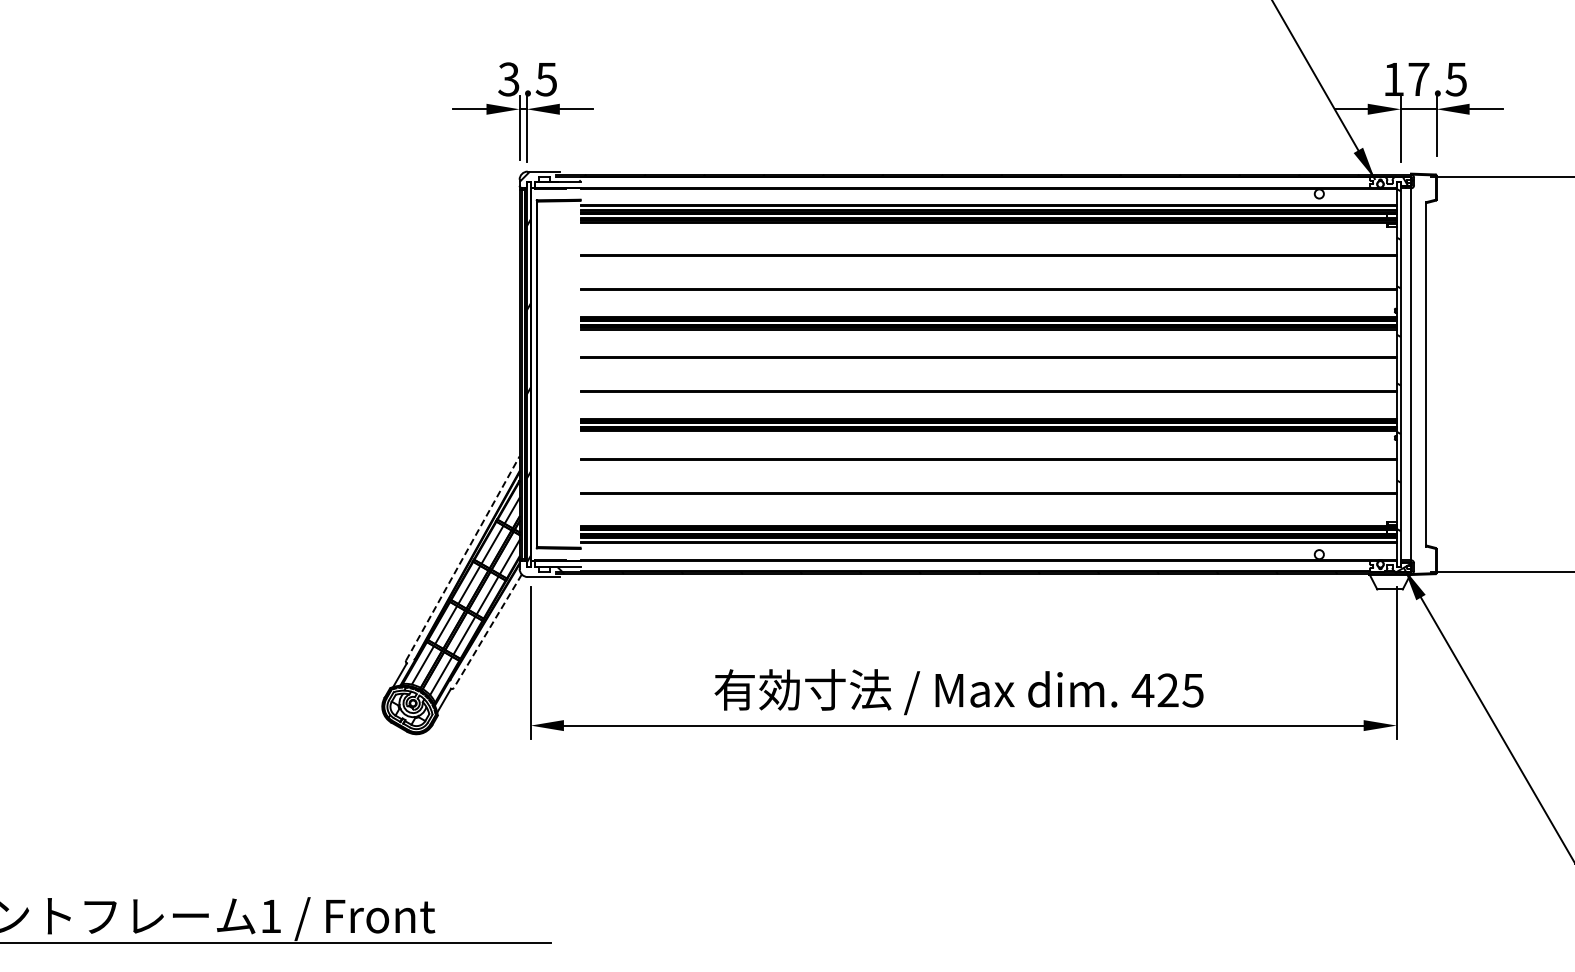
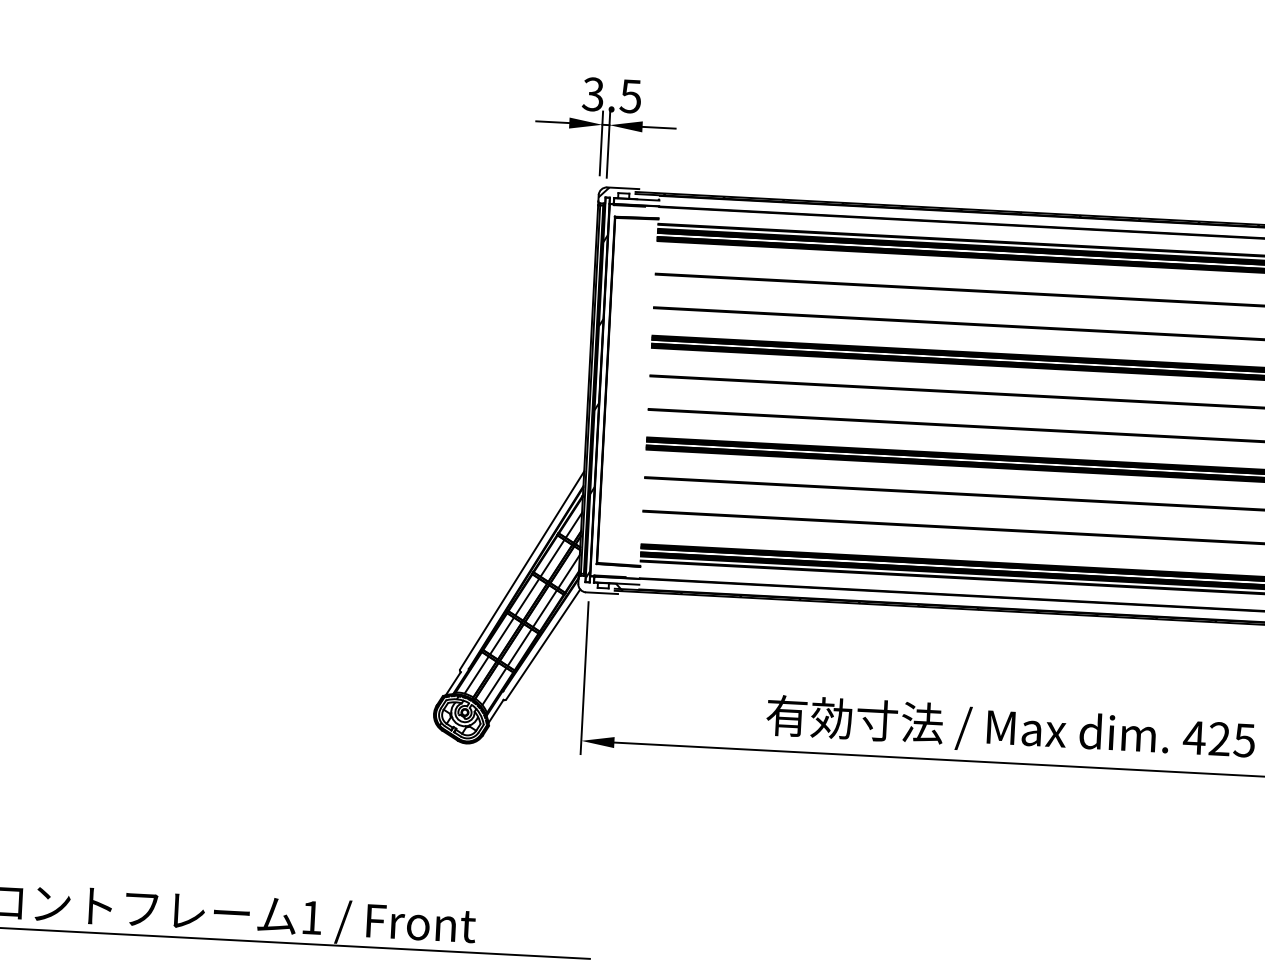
line: (462, 558) -> (521, 570), dashed -> solid
line: (487, 631) -> (542, 644), dashed -> solid

